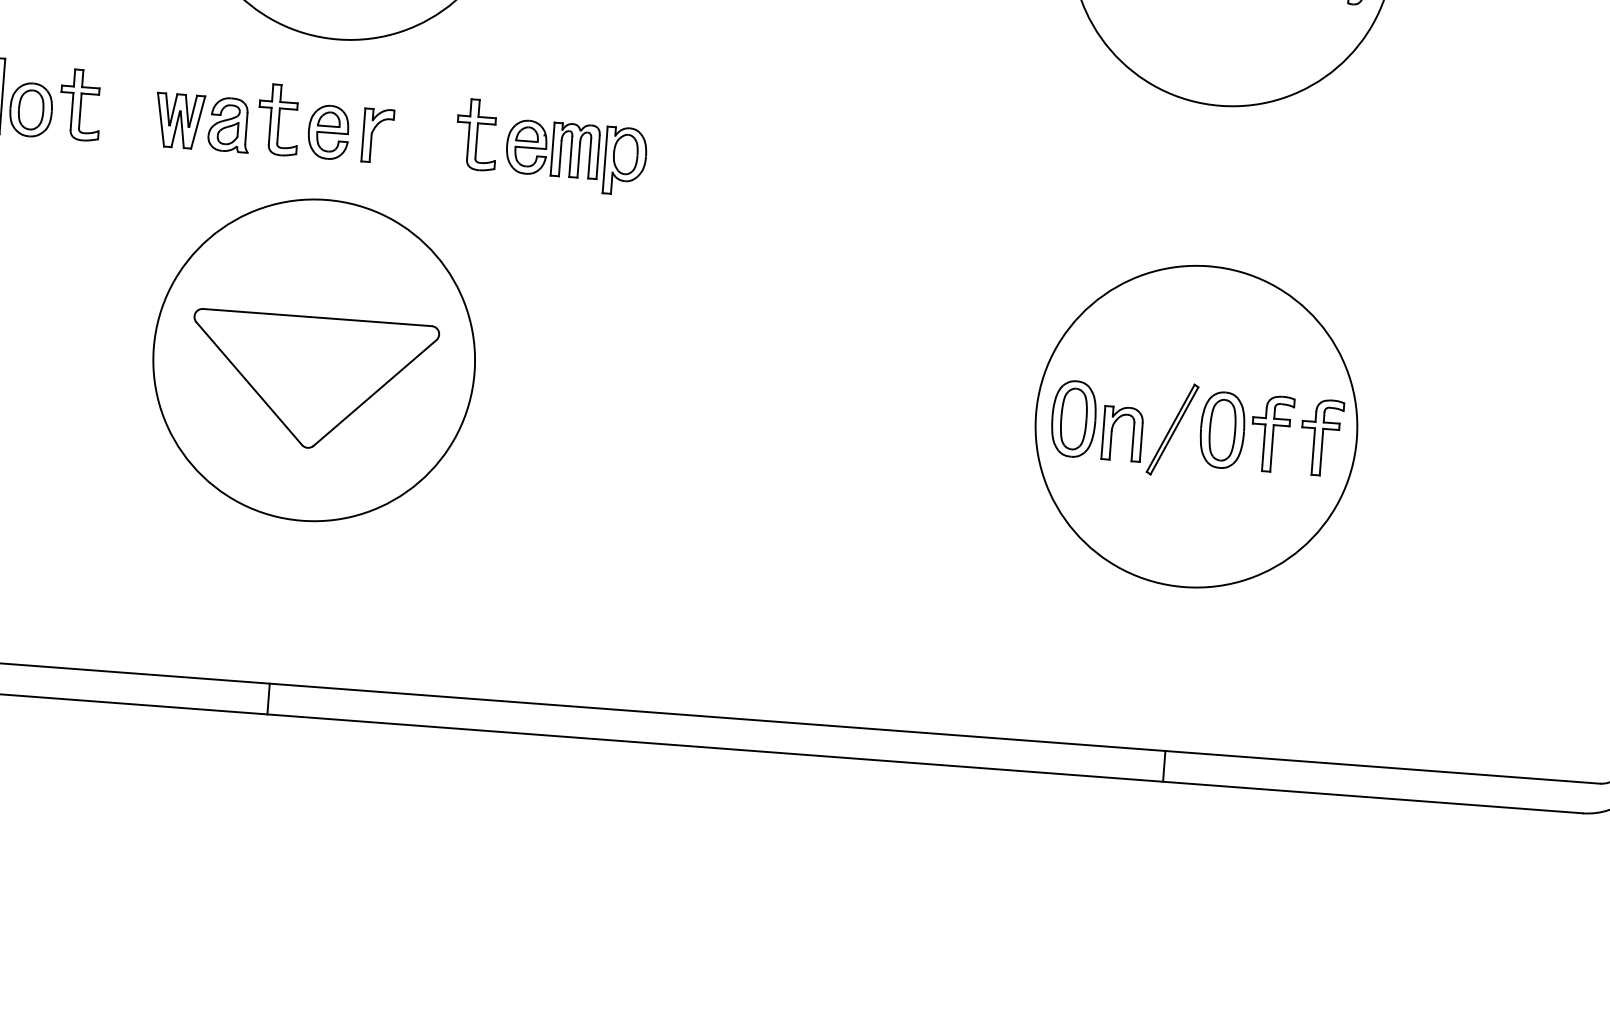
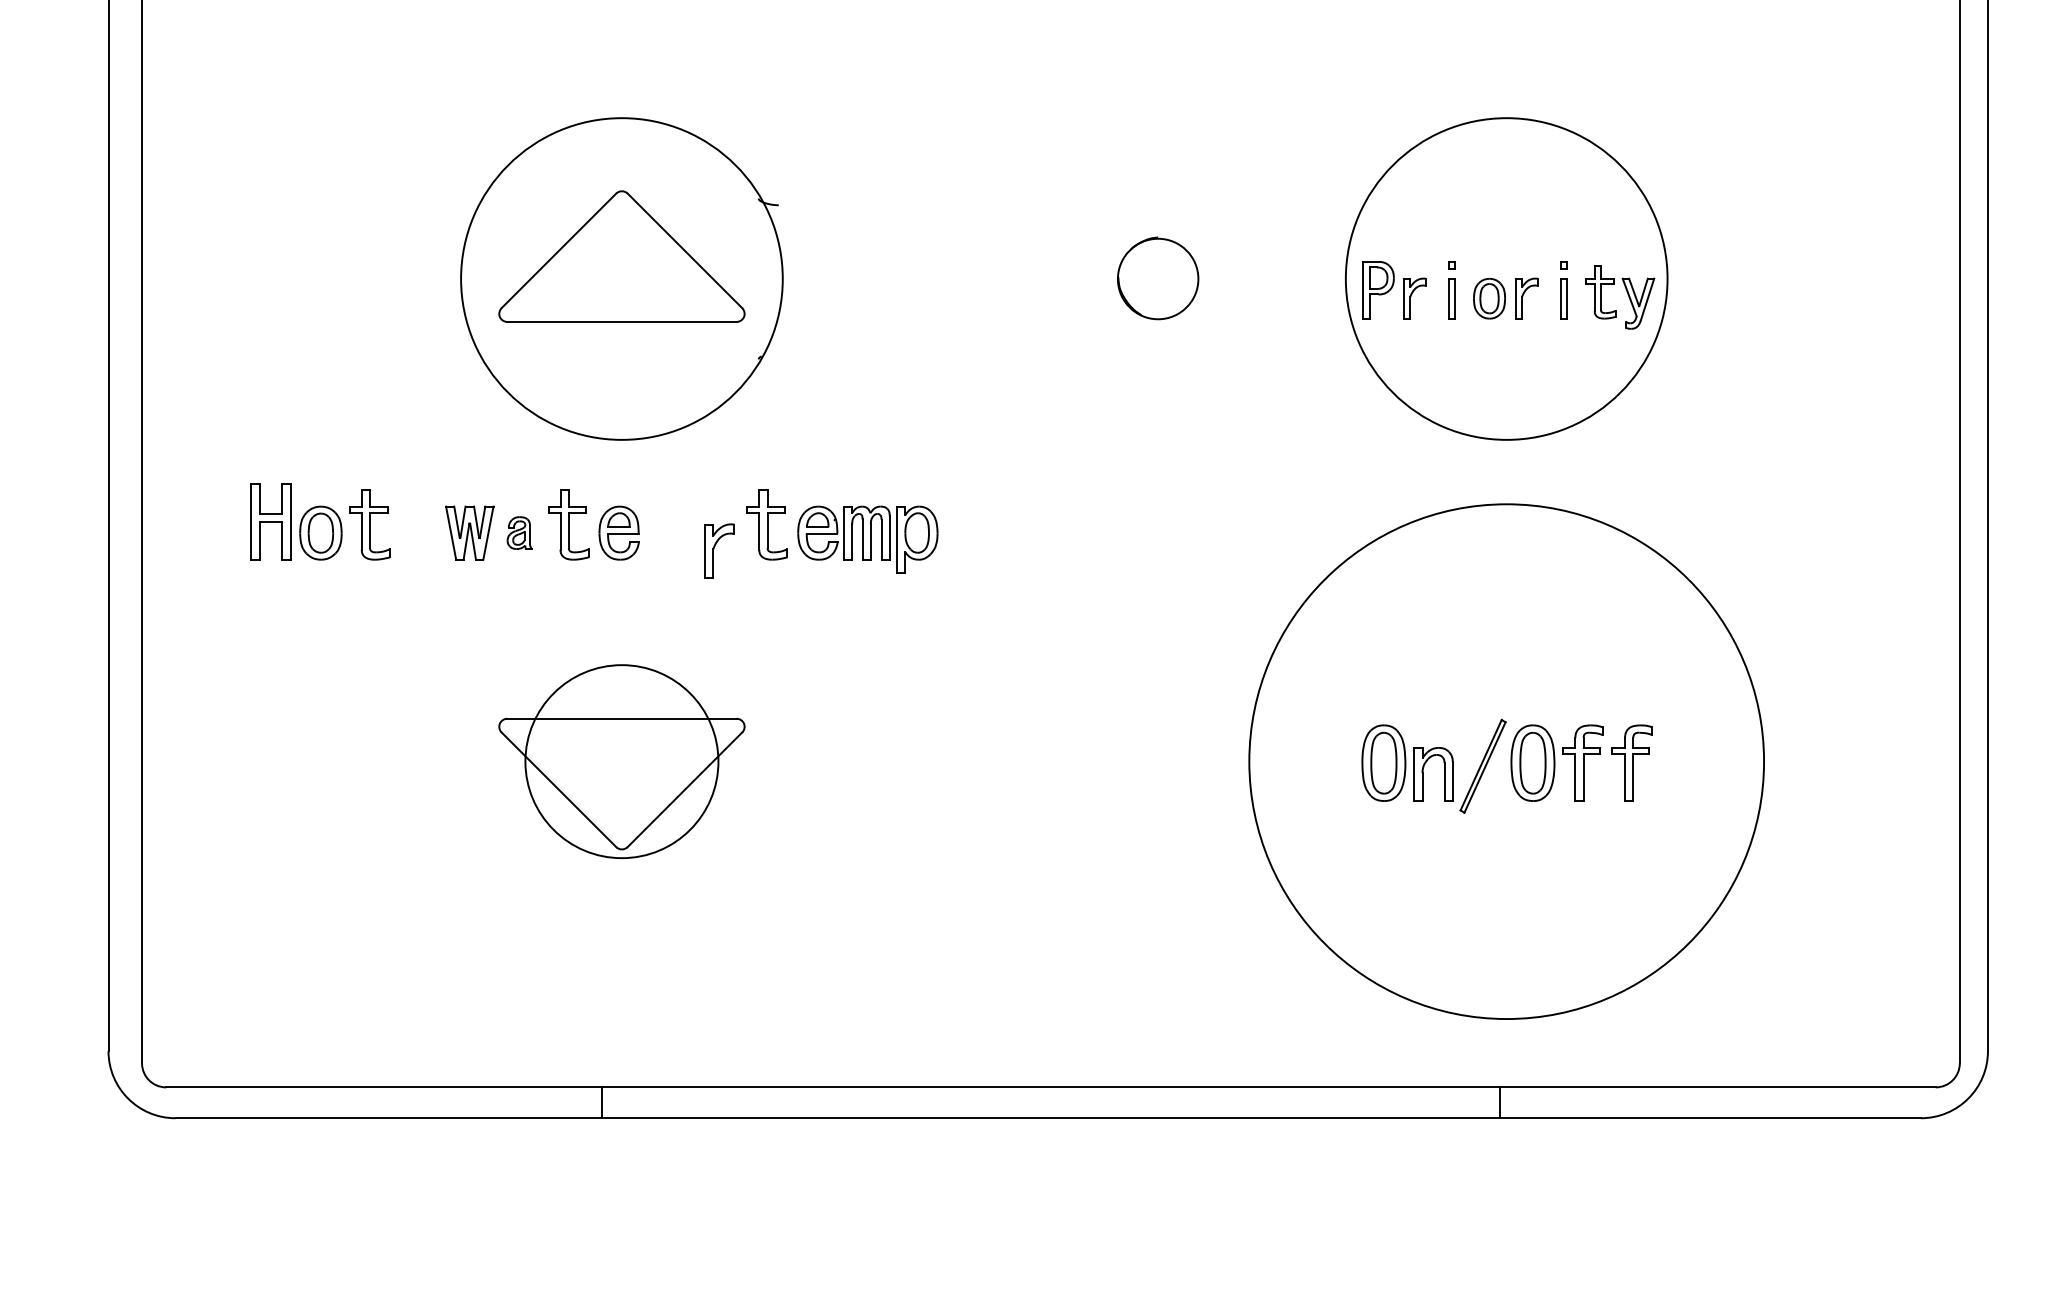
part: (229, 124) -> (519, 532), size x0.6
part: (377, 135) -> (719, 550), moved
circle: (313, 360) -> (621, 761), size x0.6
circle: (1196, 426) -> (1506, 761), size x1.6

